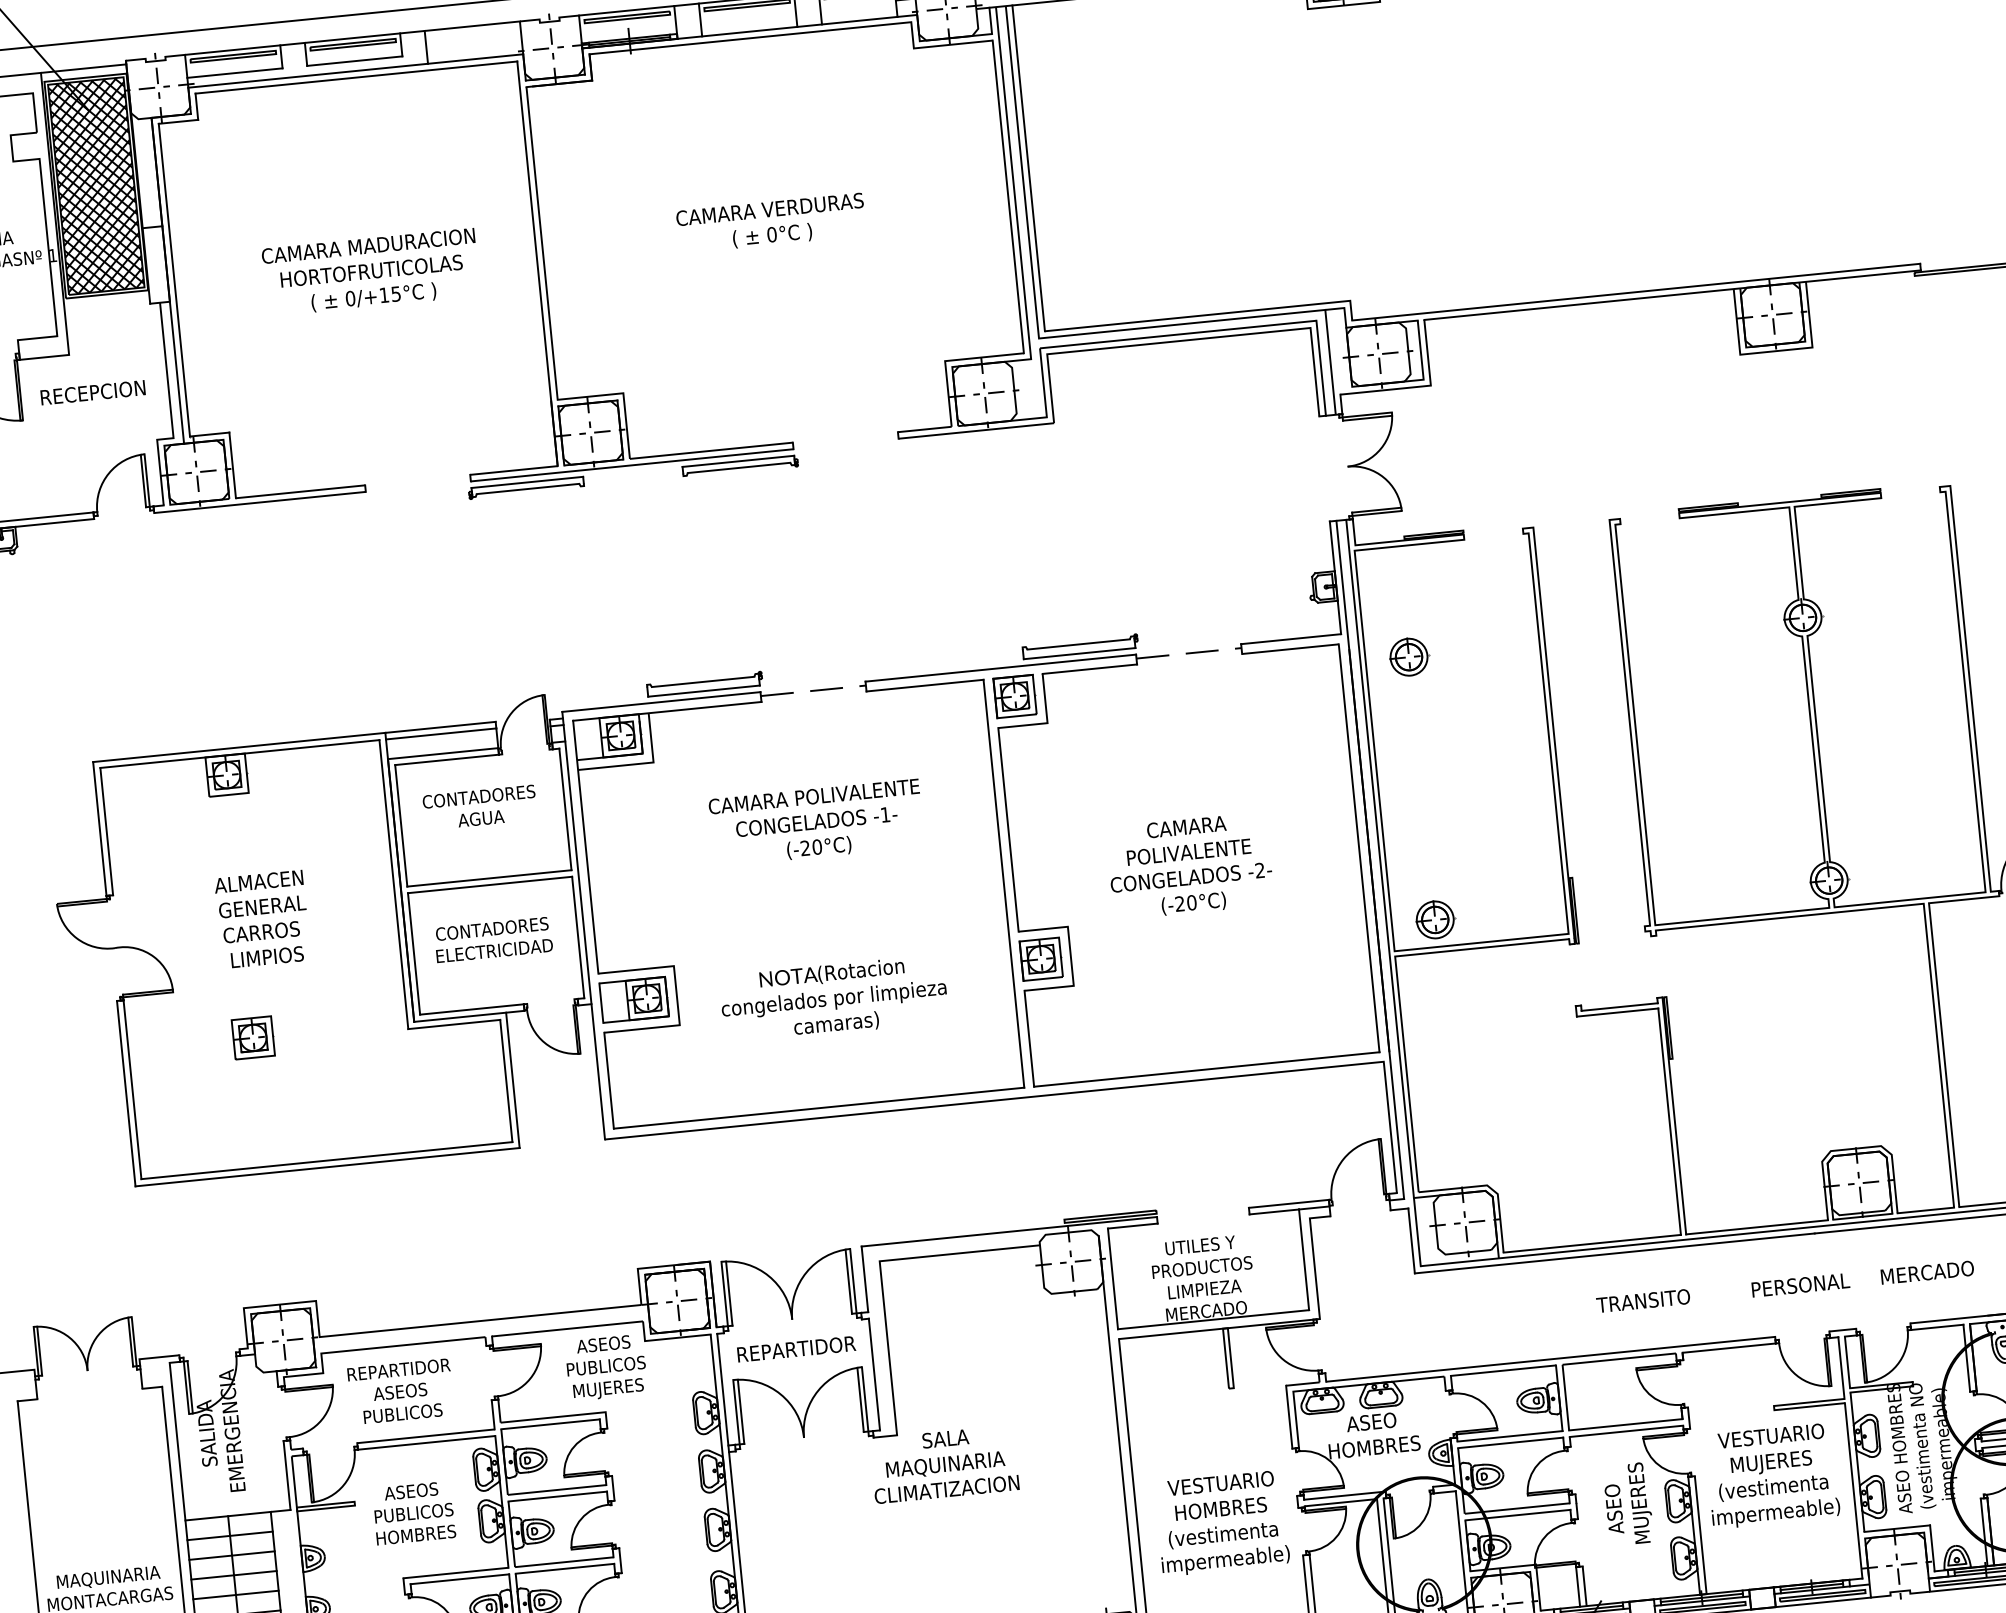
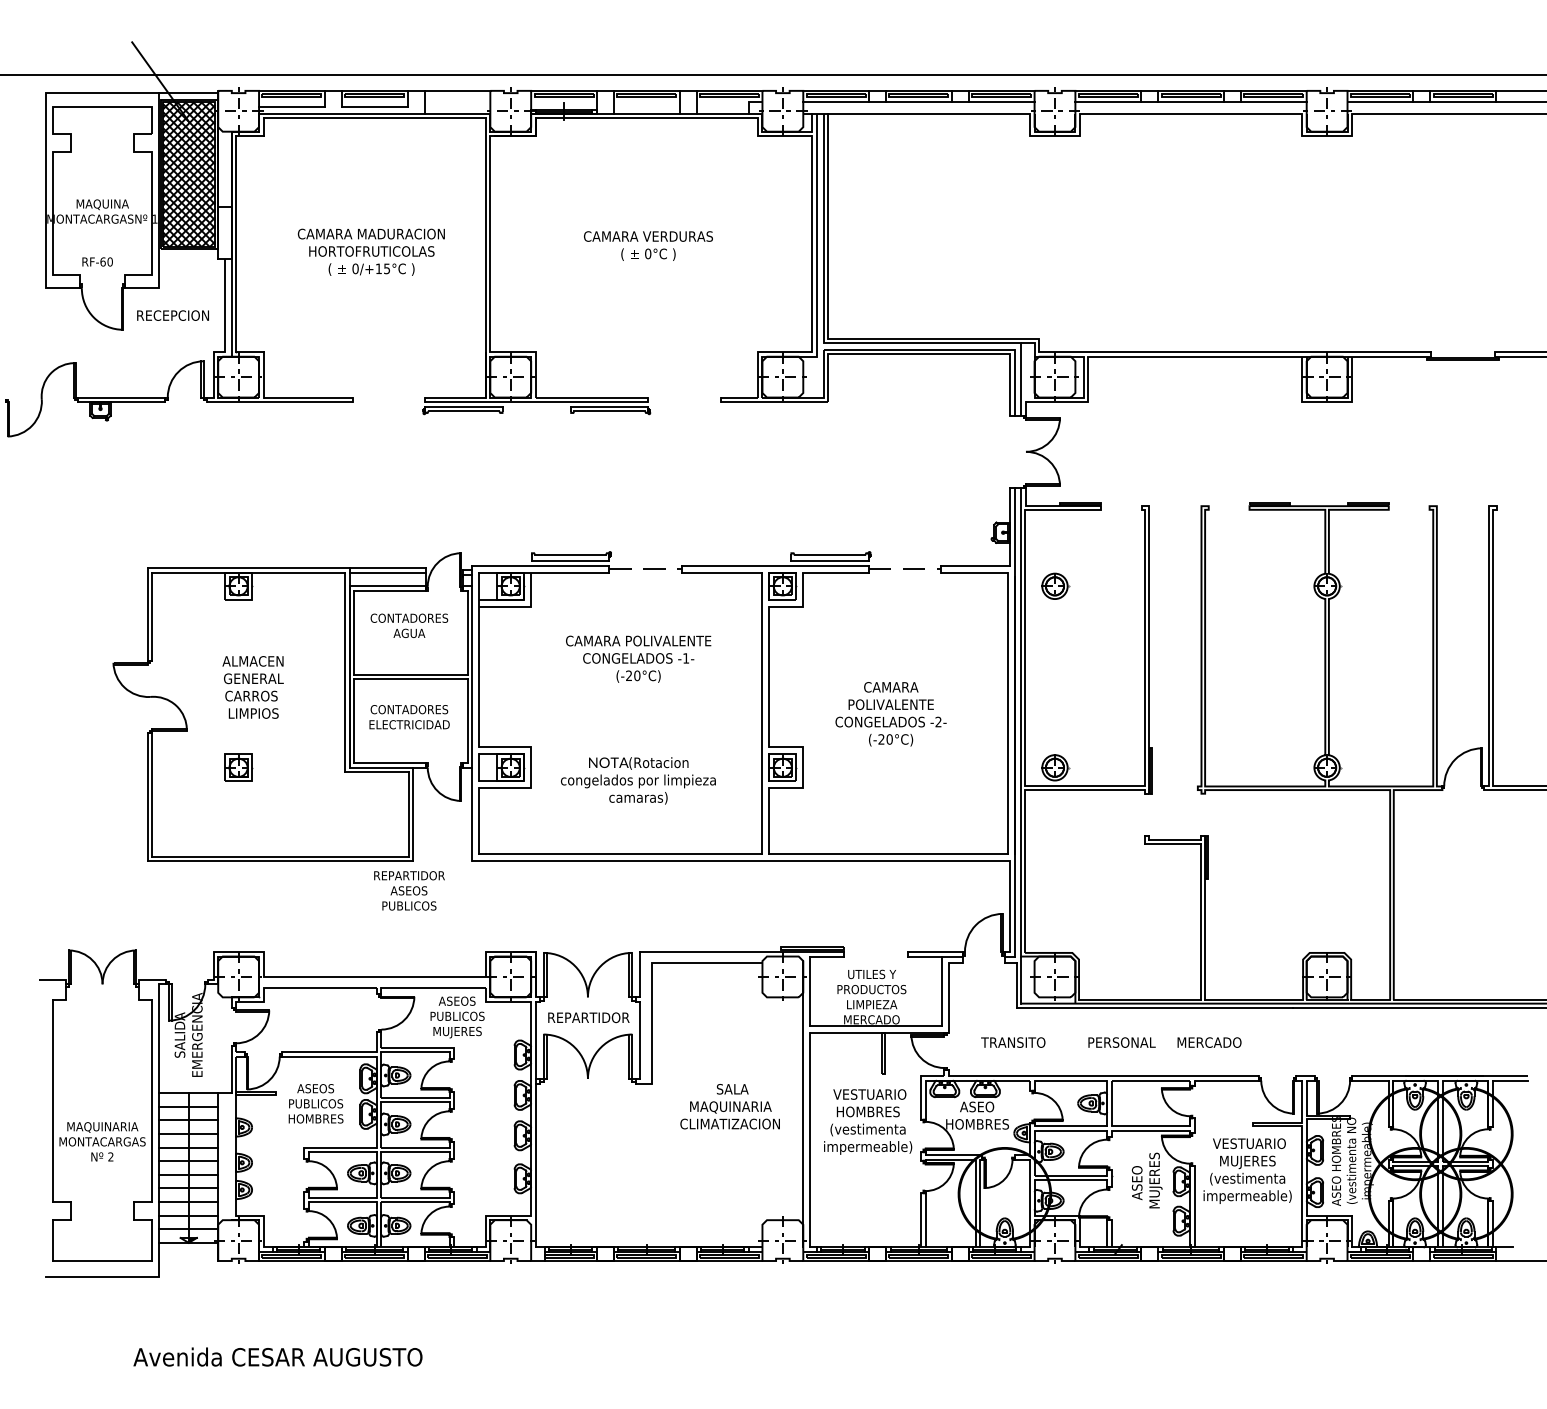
text: (1785, 1286) -> (1111, 1042), moved
text: (401, 1391) -> (409, 890), moved
text: (943, 1464) -> (729, 1106), moved
text: (1222, 1522) -> (868, 1121), moved

